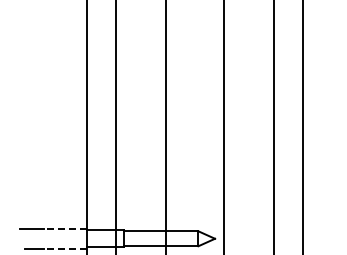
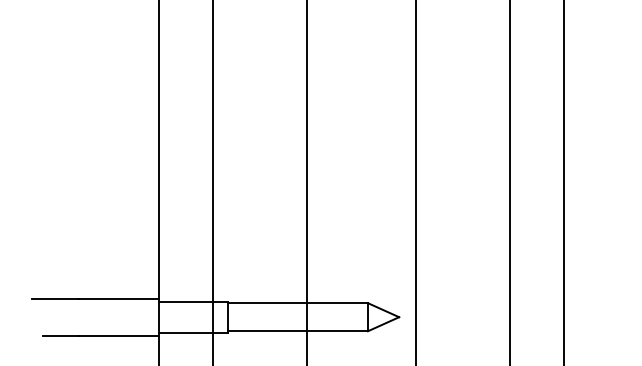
line: (65, 228) -> (118, 297), dashed -> solid
line: (65, 248) -> (118, 335), dashed -> solid

